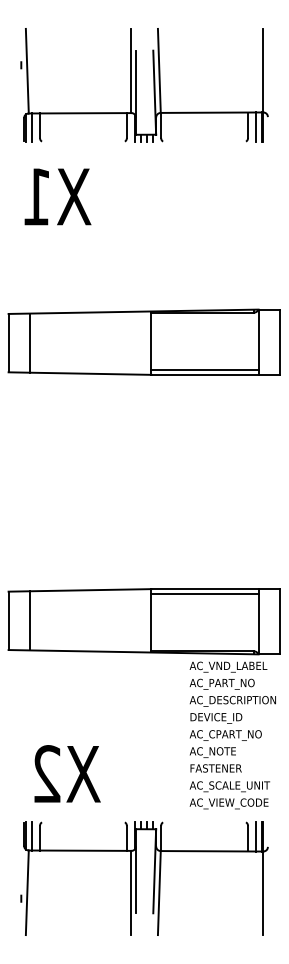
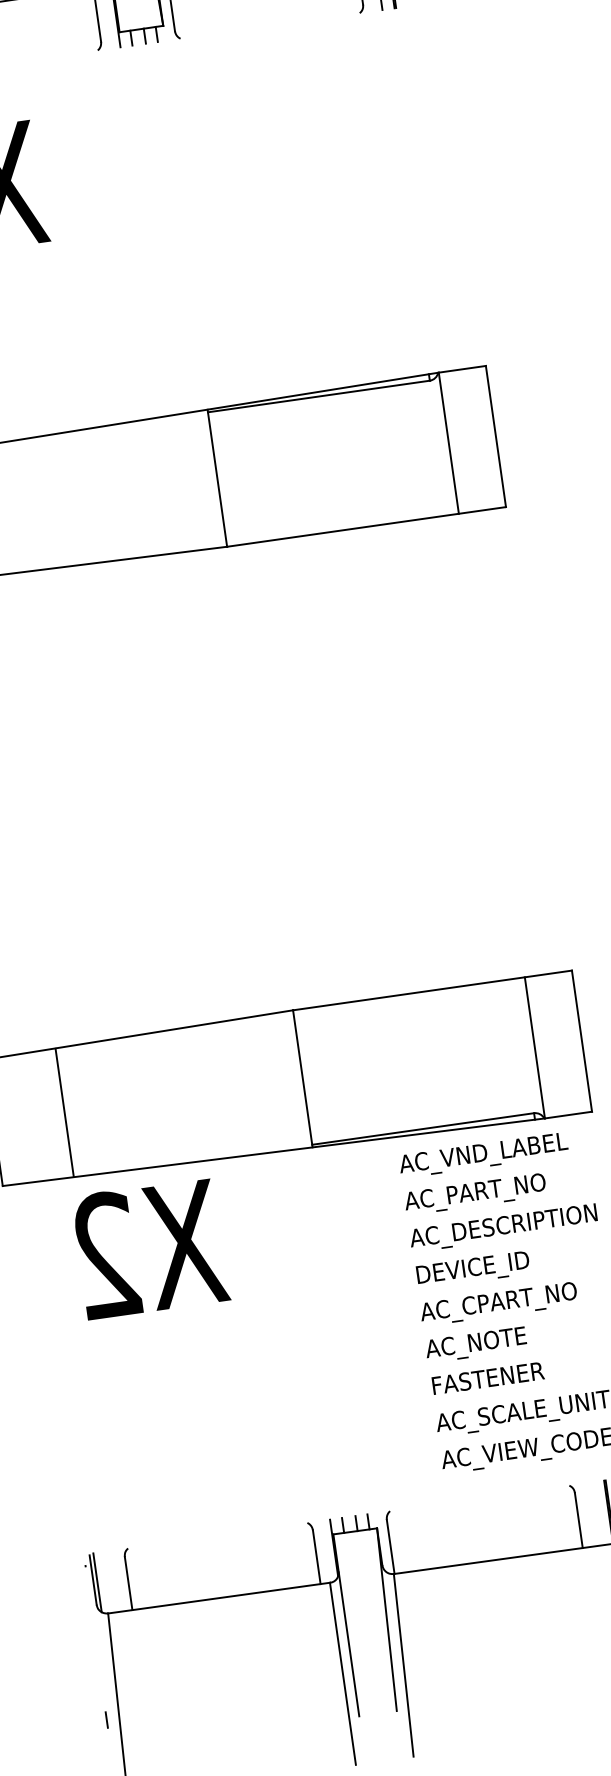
line: (204, 370) -> (340, 521), removed
line: (204, 593) -> (409, 1003), removed
line: (30, 620) -> (64, 1112), moved
text: (67, 773) -> (150, 1247), moved
line: (31, 836) -> (109, 1582), removed
line: (256, 836) -> (596, 1513), removed

